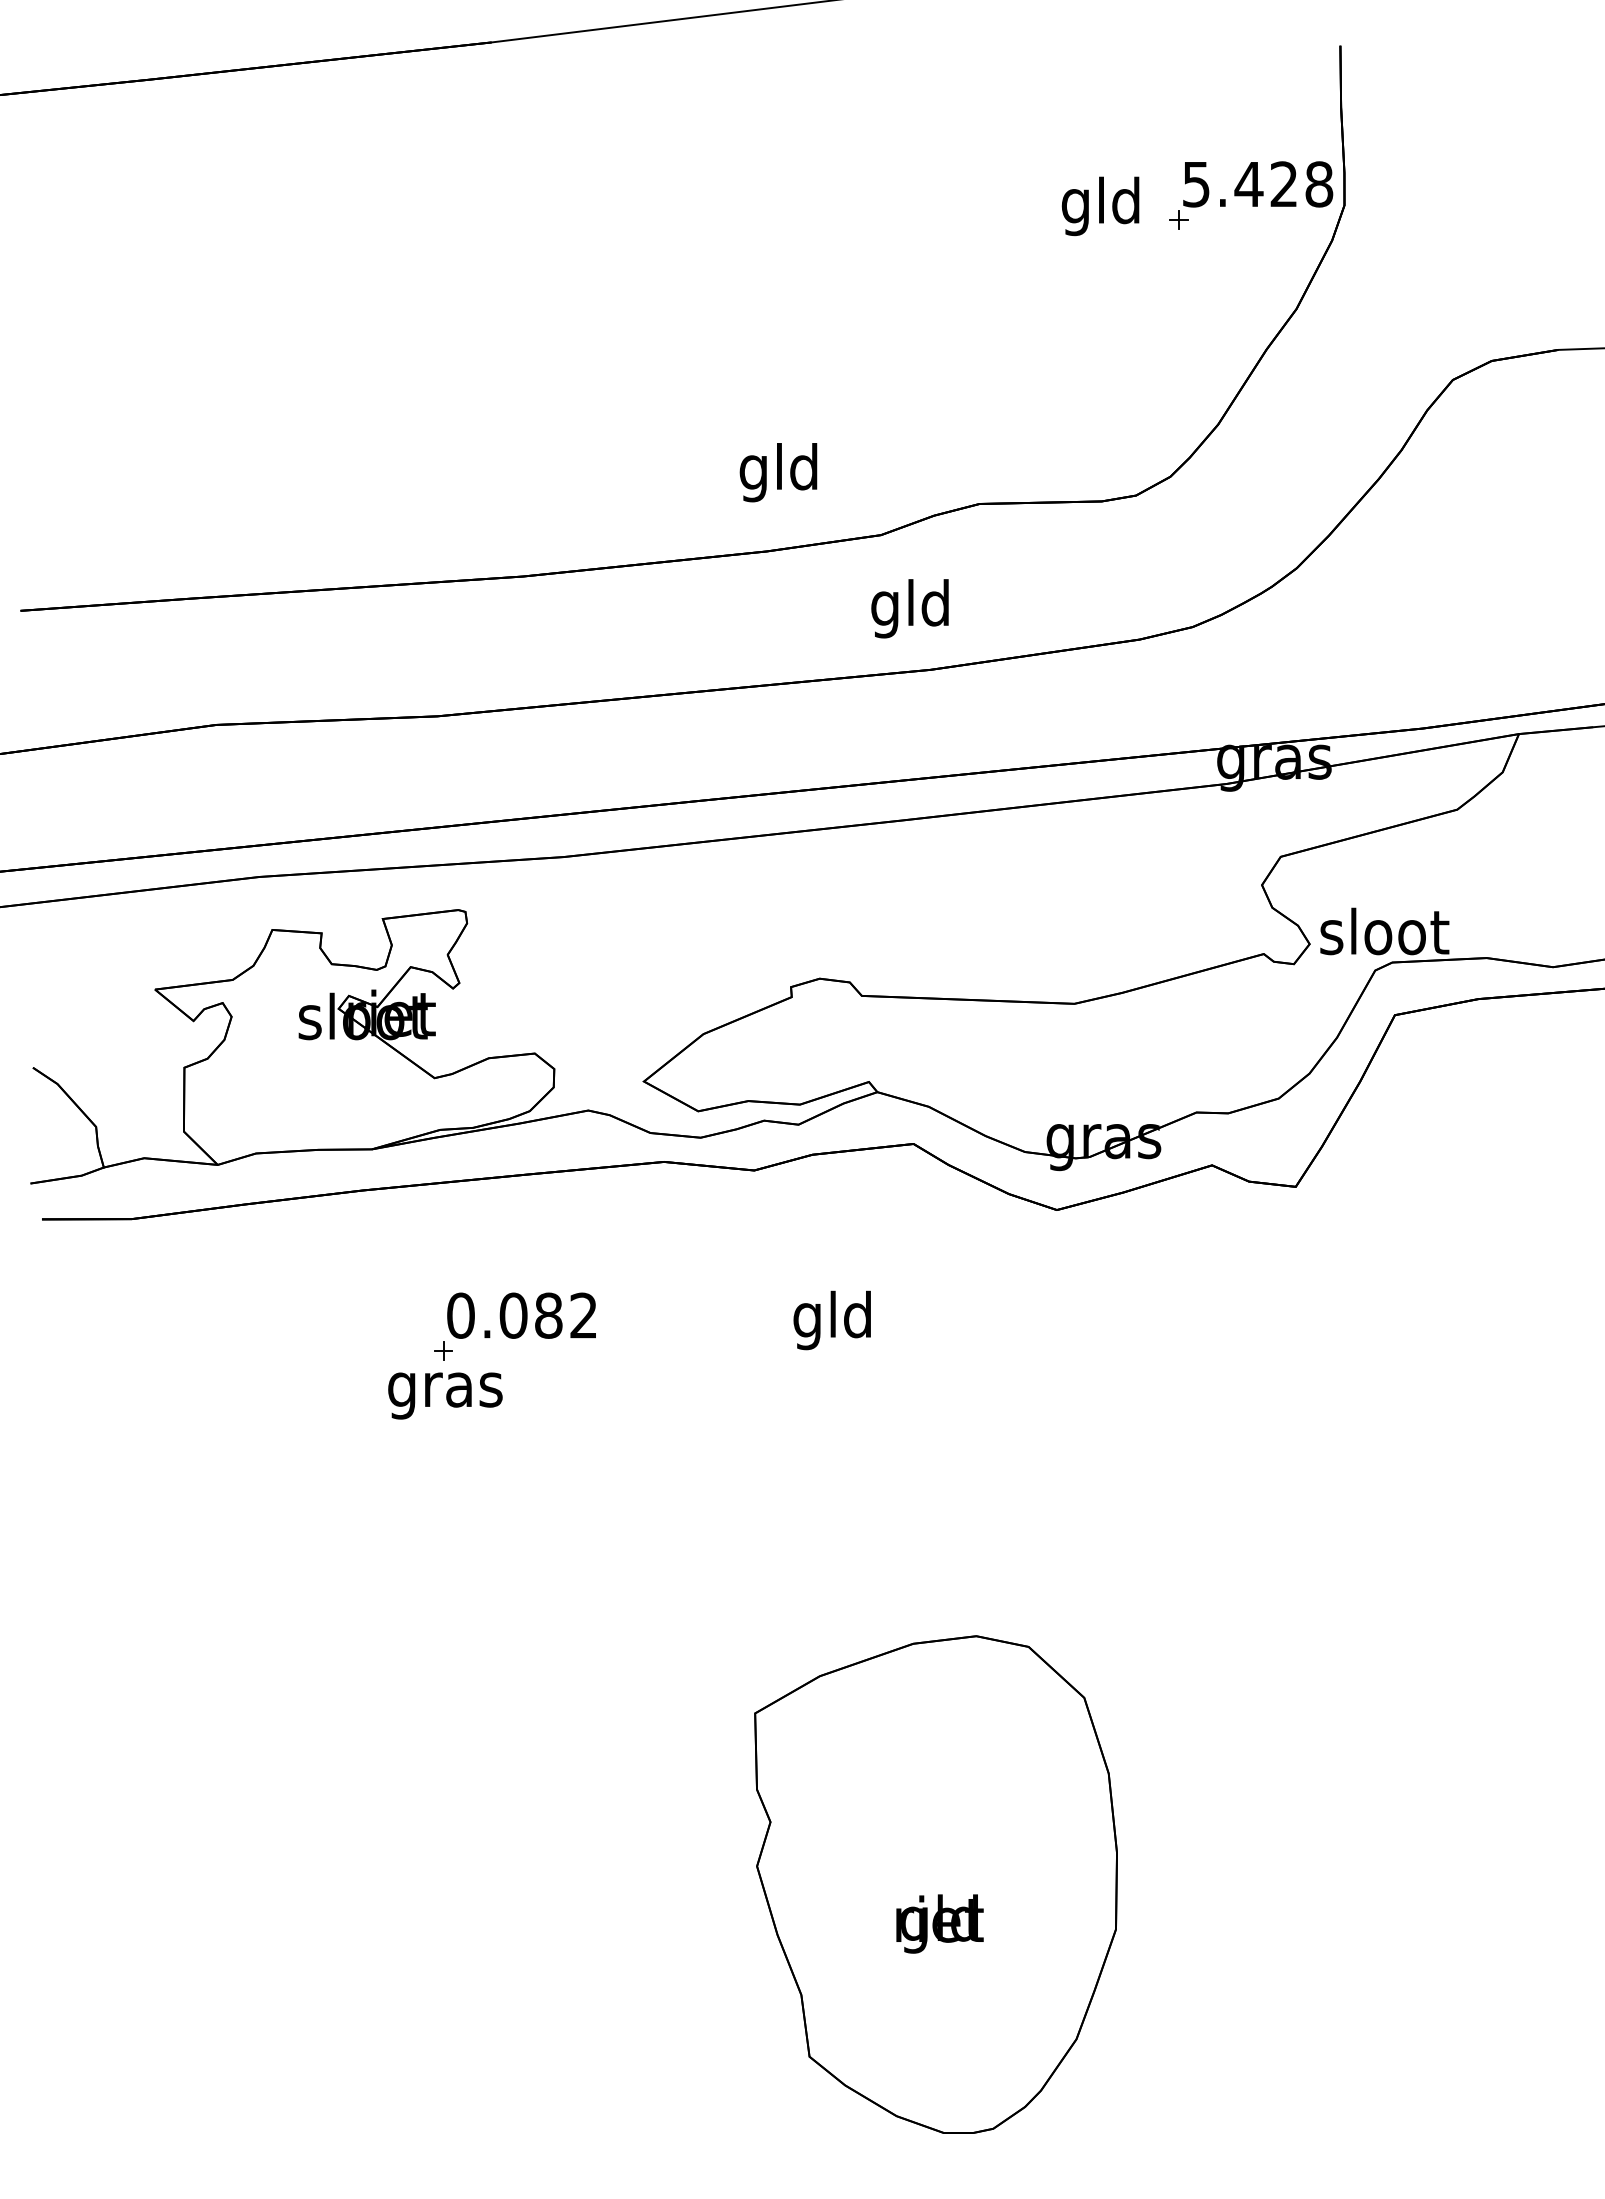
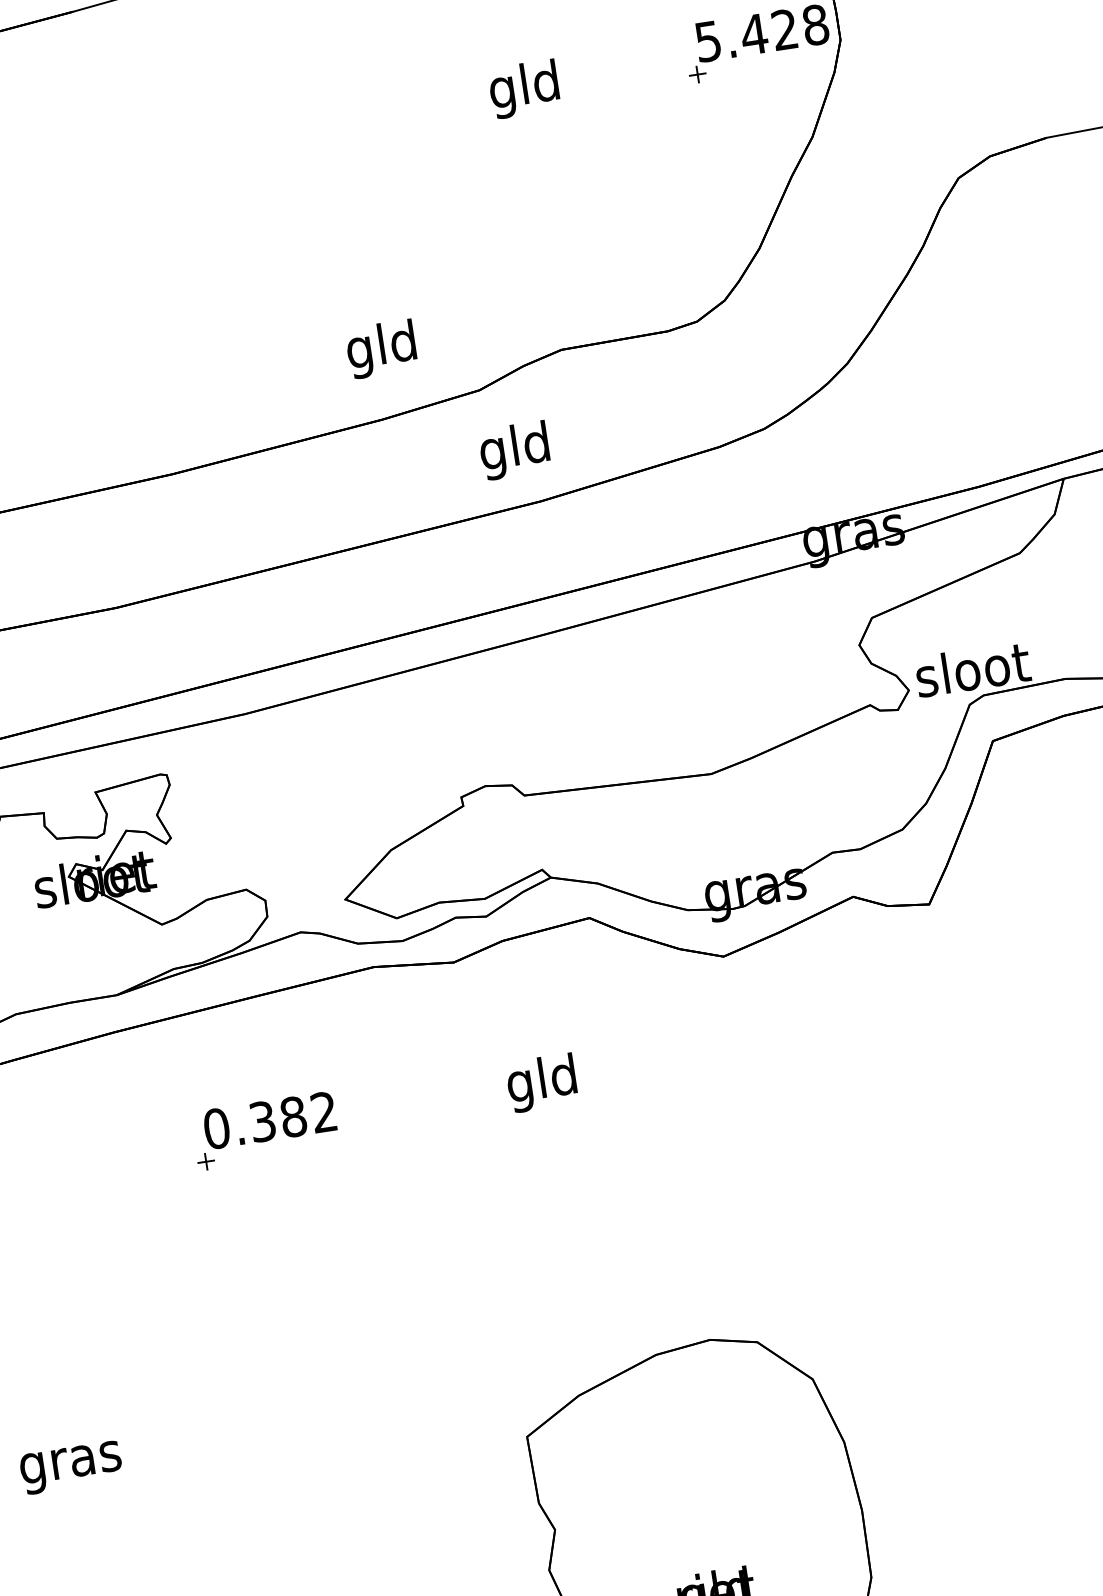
text: (1100, 206) -> (524, 89), moved
text: (513, 1315) -> (262, 1121), 0.082 -> 0.382
text: (445, 1395) -> (71, 1467), moved

